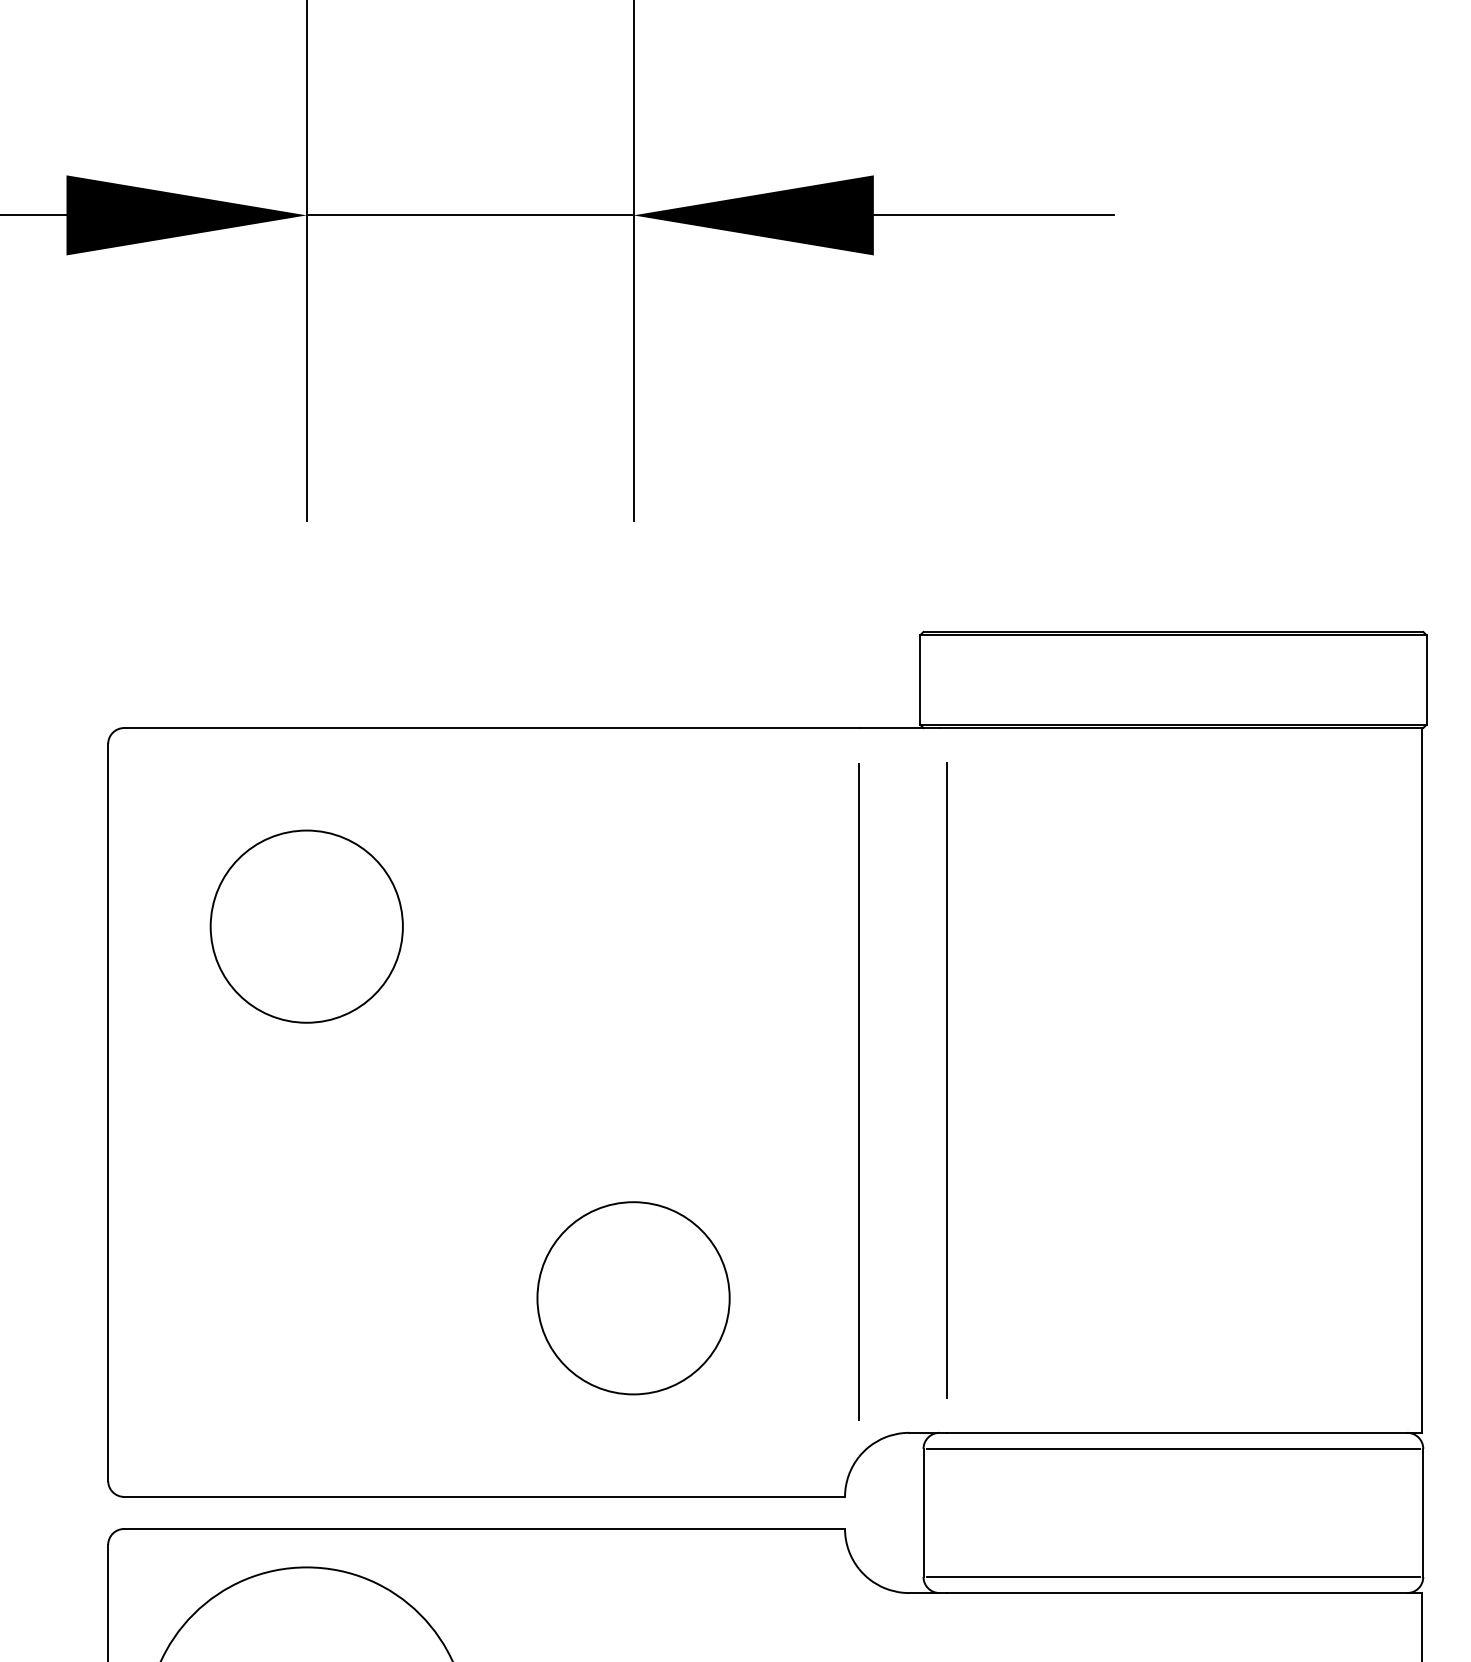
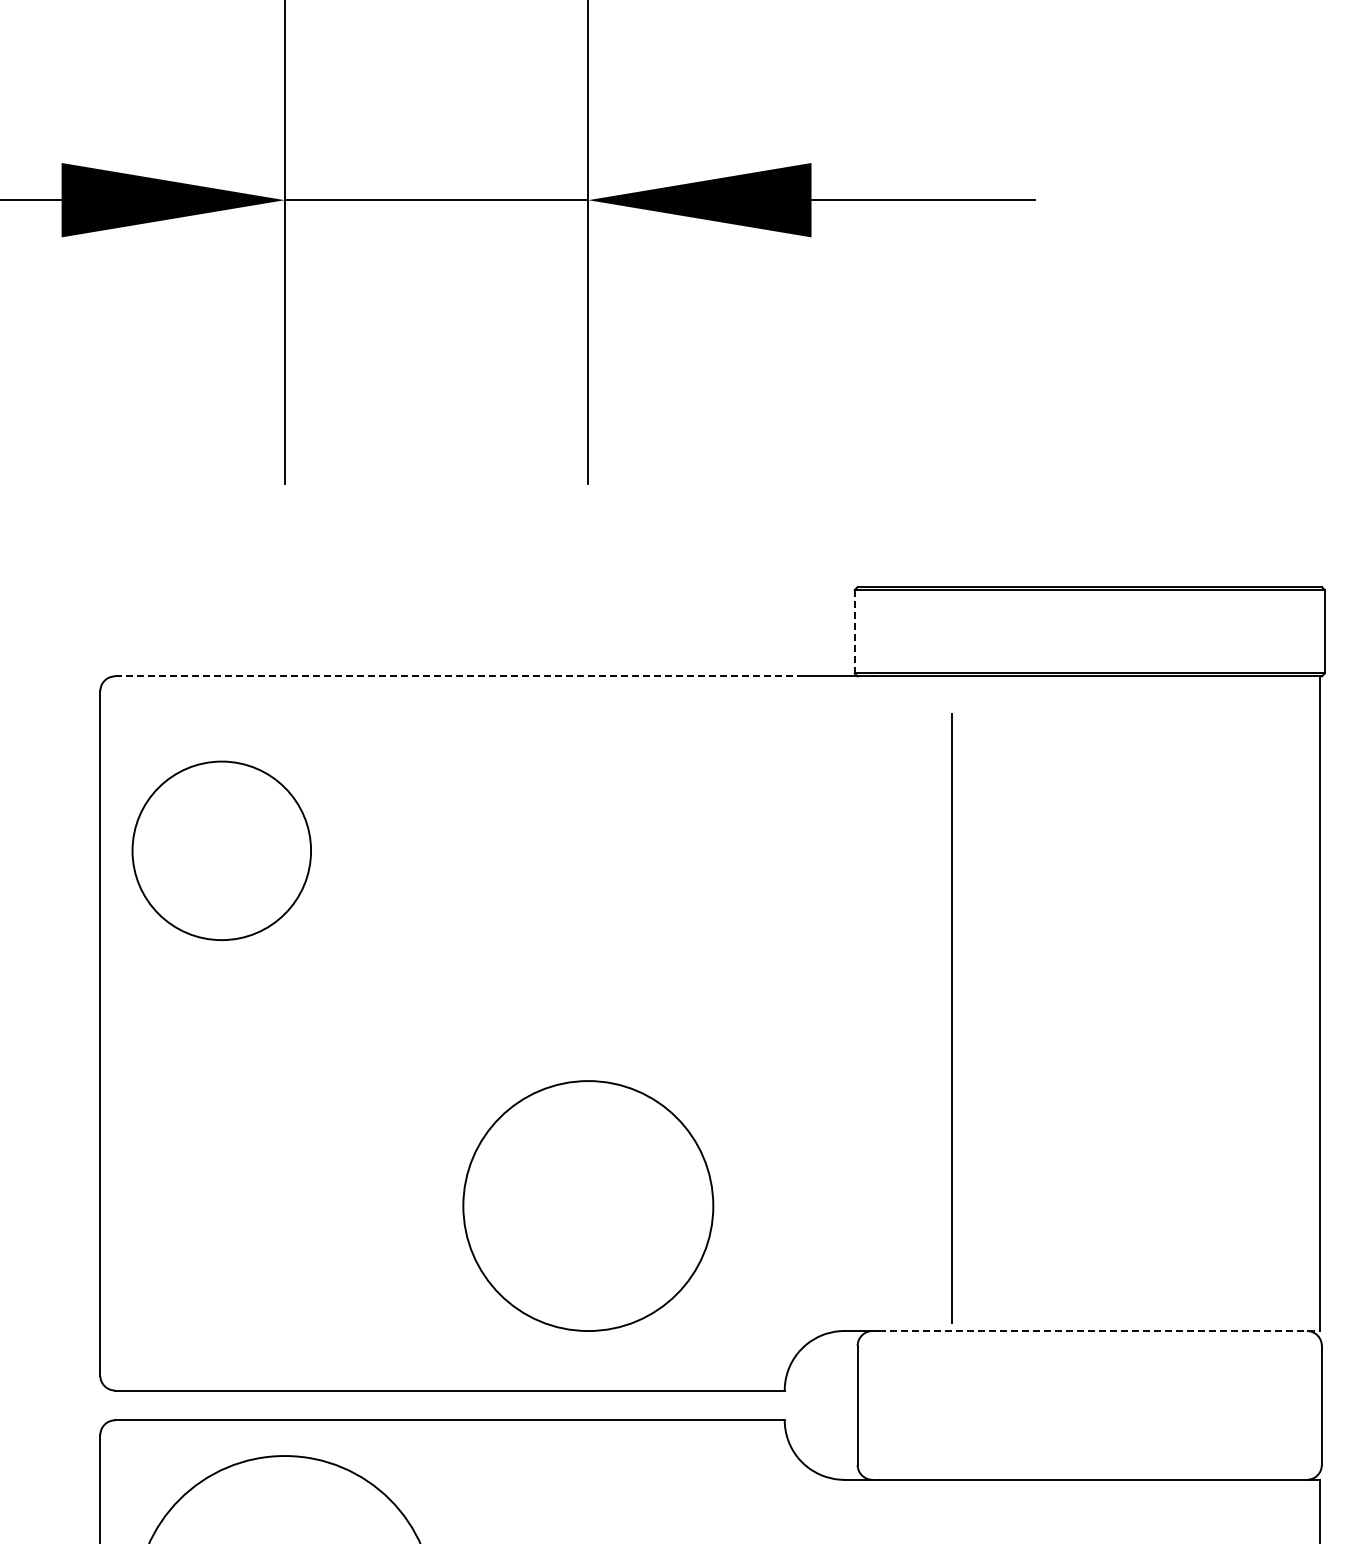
line: (920, 679) -> (854, 631), solid -> dashed
line: (492, 728) -> (457, 676), solid -> dashed
circle: (306, 926) -> (221, 850), moved
line: (945, 1080) -> (878, 1003), removed
line: (858, 1092) -> (951, 1018), moved
circle: (633, 1297) -> (588, 1205), size x1.4
line: (1183, 1433) -> (1099, 1331), solid -> dashed
line: (1173, 1448) -> (1089, 1345), removed
line: (1173, 1576) -> (1089, 1464), removed

